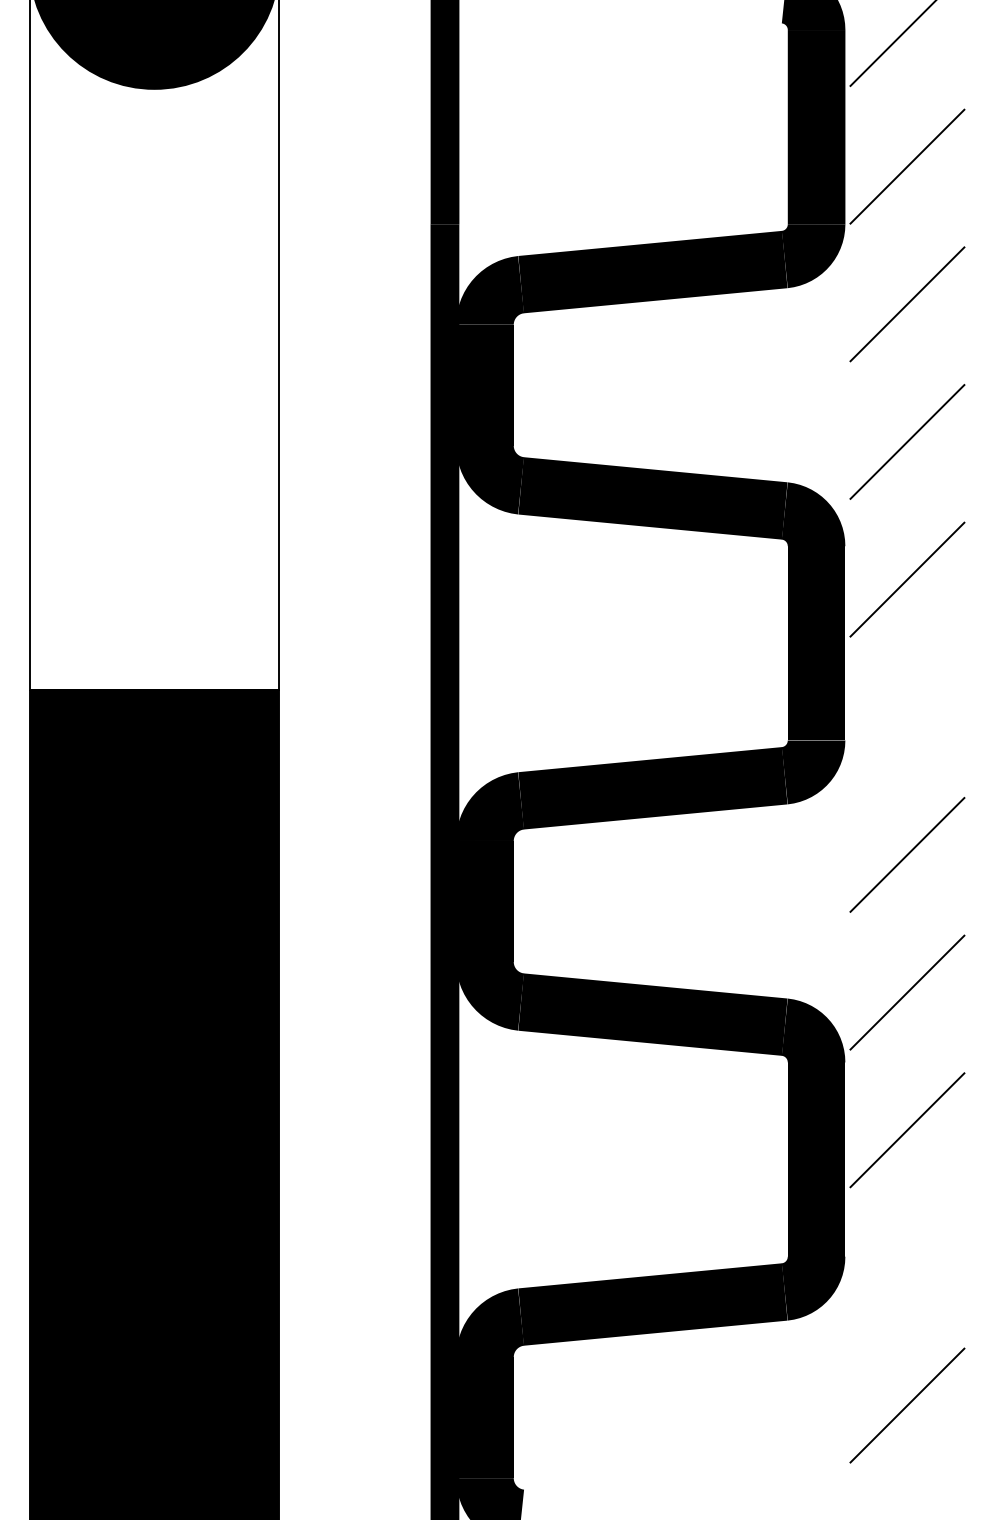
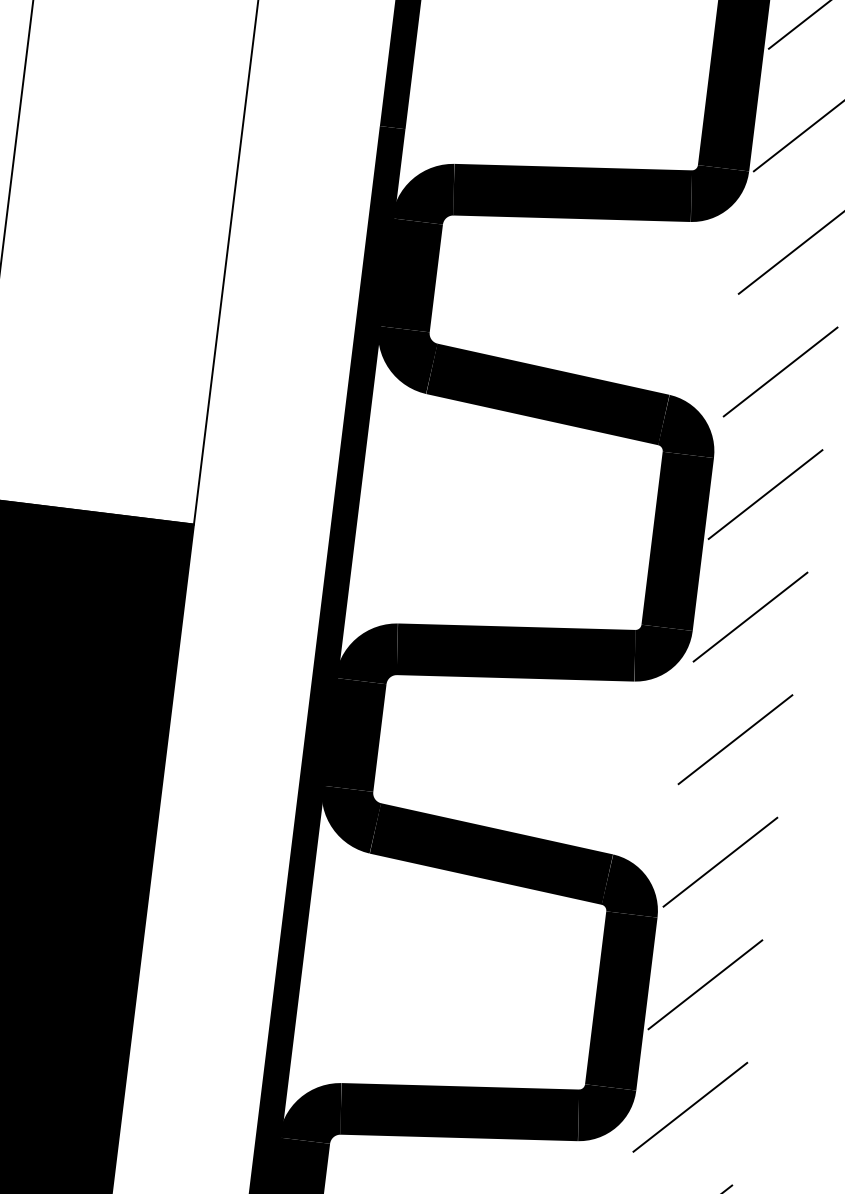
line: (907, 717) -> (750, 617), added
line: (907, 1267) -> (690, 1106), added

